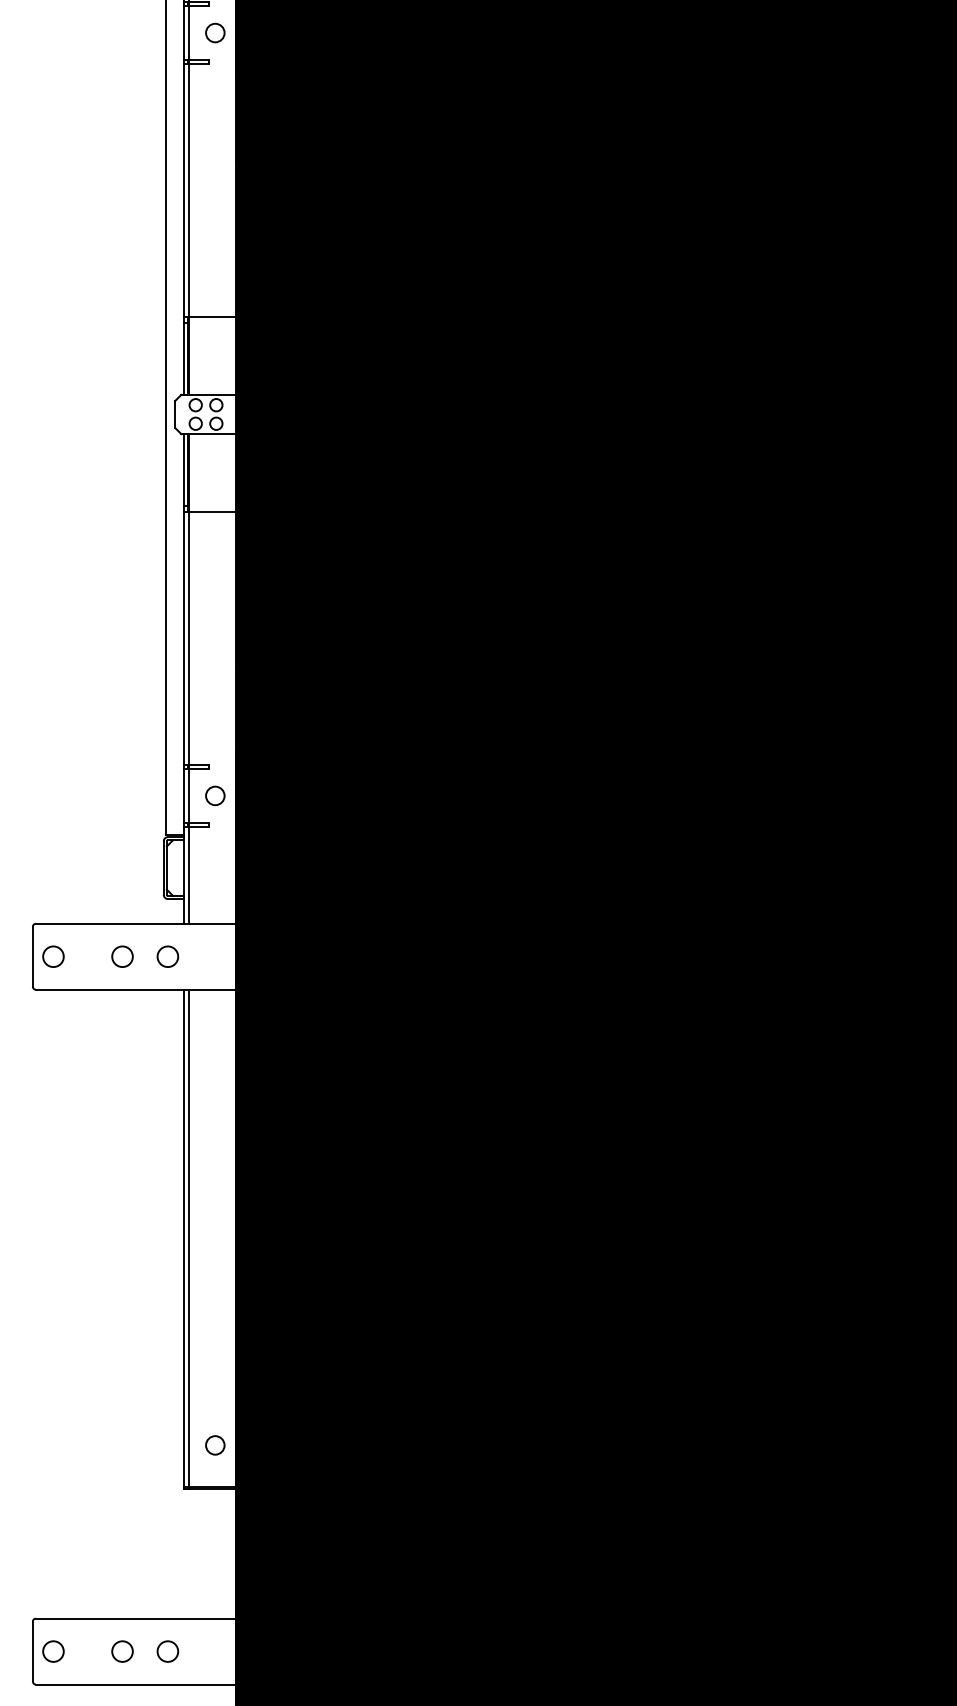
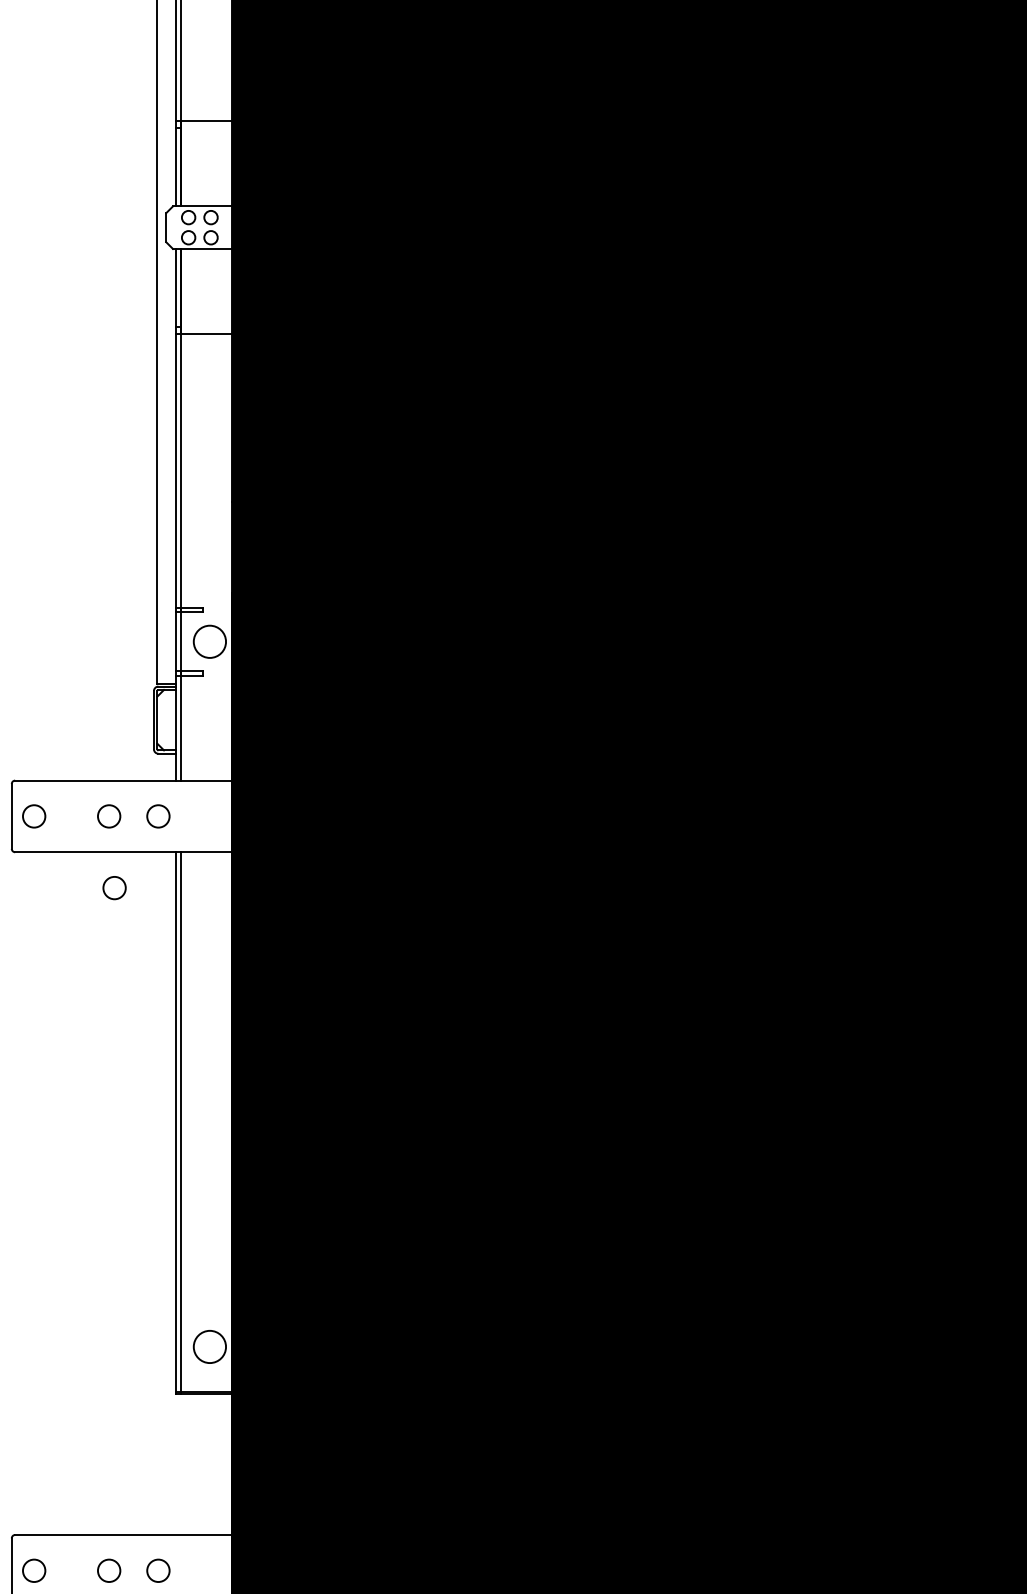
circle: (215, 795) -> (210, 641), size x1.6
circle: (127, 1022) -> (114, 887), added
circle: (215, 1445) -> (210, 1347), size x1.6

